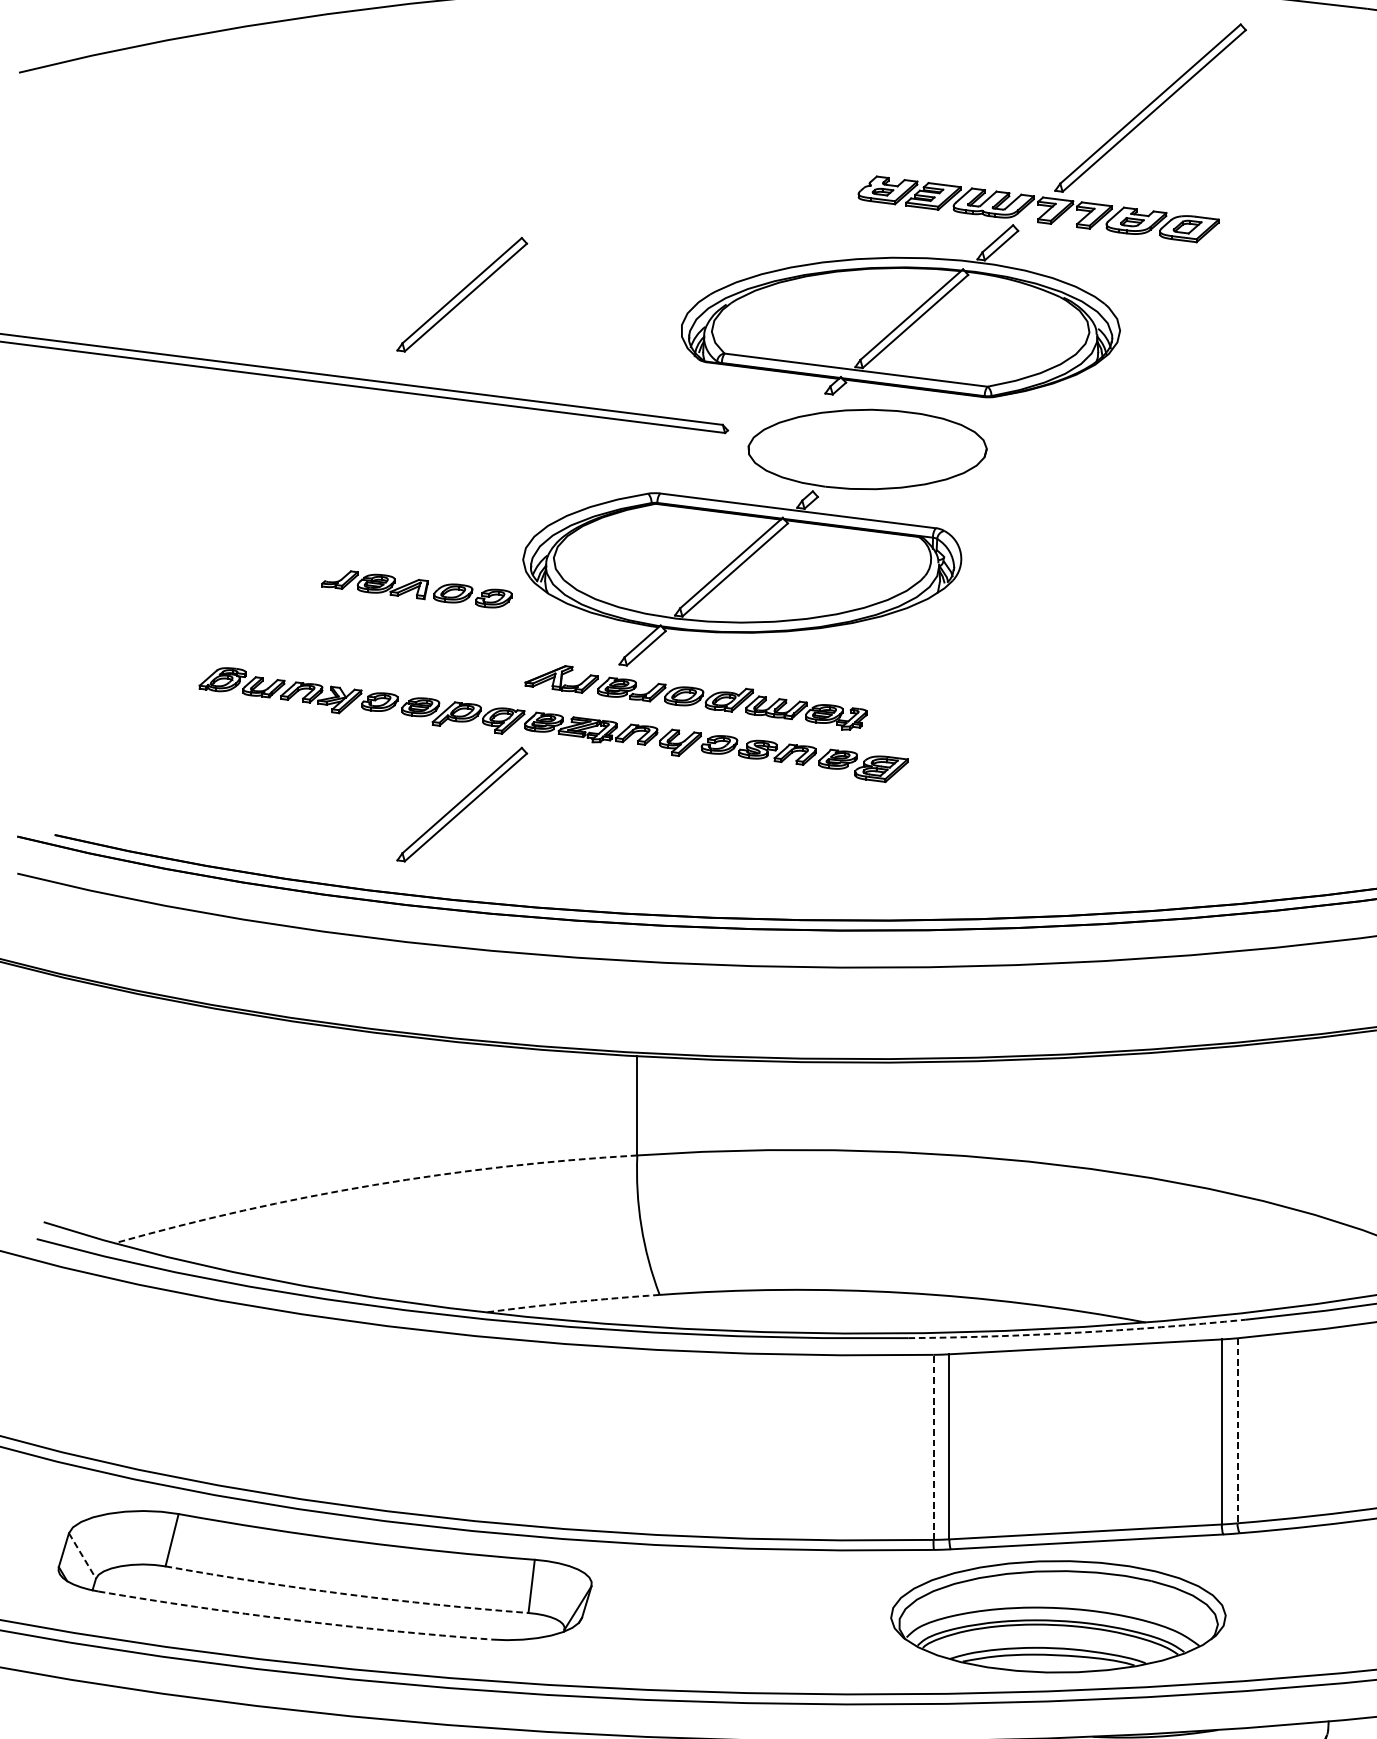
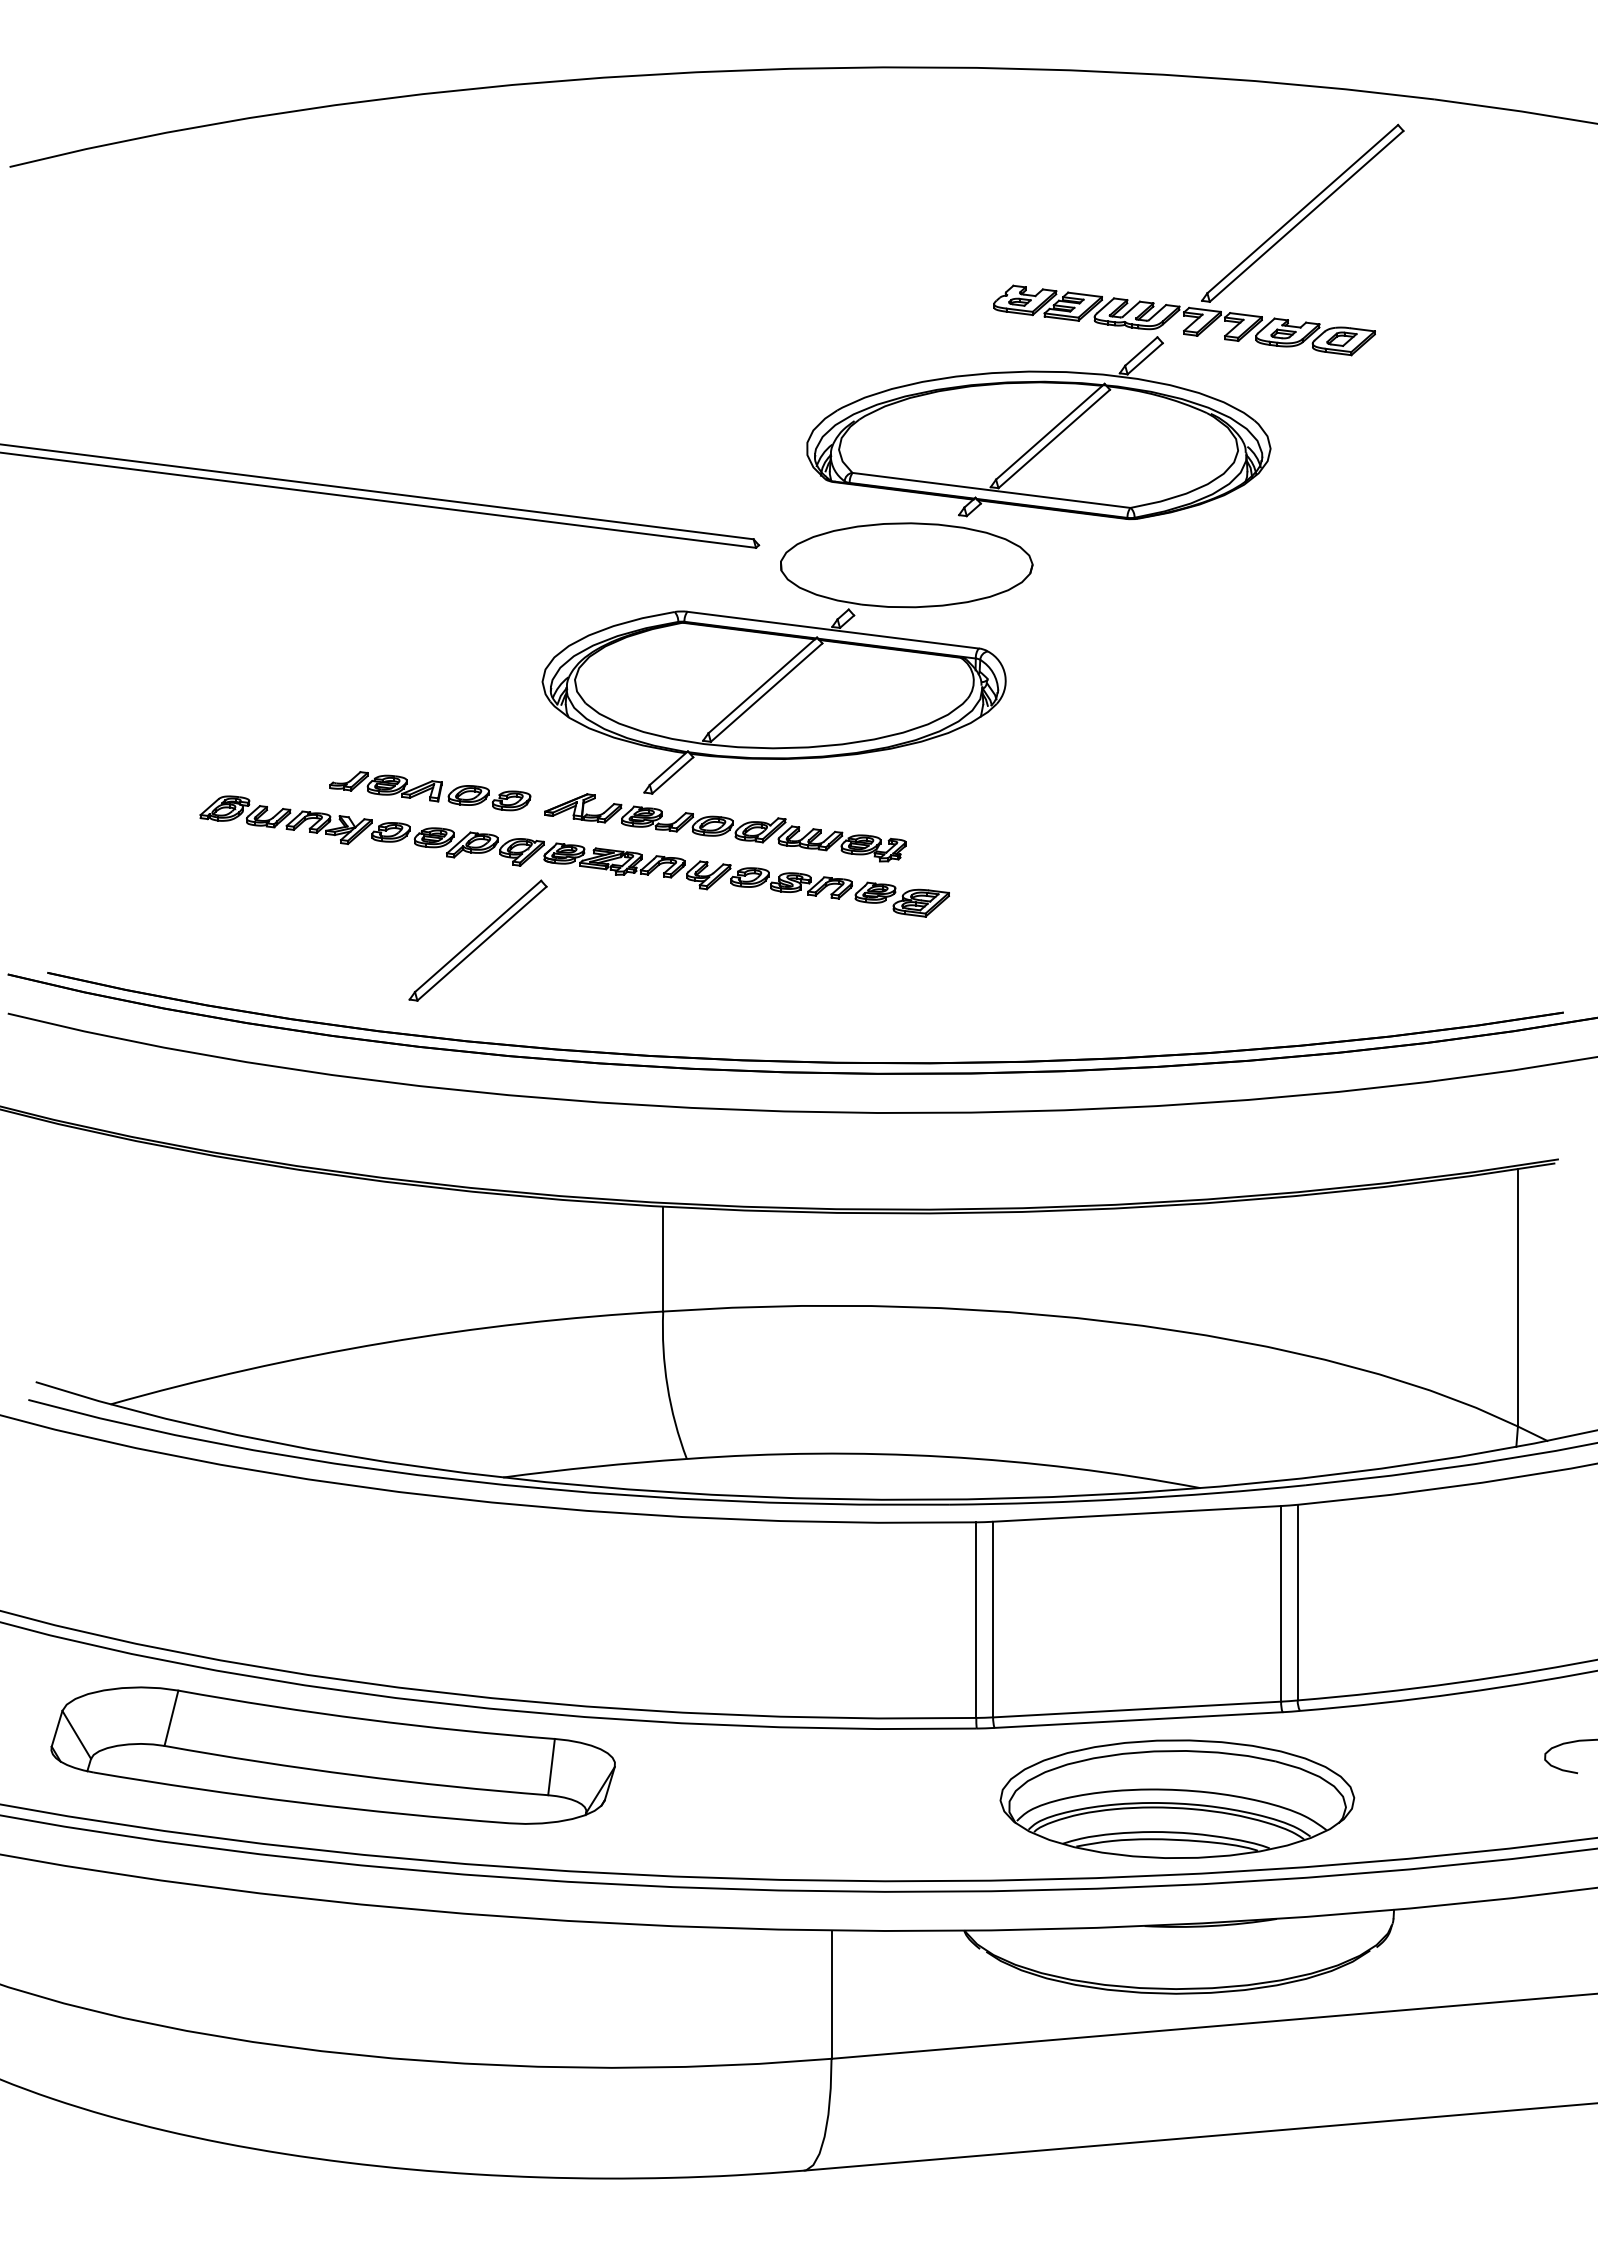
part: (963, 210) -> (1105, 321), moved
part: (461, 294) -> (477, 401), removed
part: (417, 589) -> (430, 791), moved
arc: (373, 1184) -> (384, 1342), dashed -> solid
arc: (572, 1302) -> (594, 1466), dashed -> solid
arc: (1077, 1332) -> (1128, 1498), dashed -> solid
line: (1237, 1430) -> (1297, 1602), dashed -> solid
line: (933, 1447) -> (976, 1620), dashed -> solid
line: (82, 1555) -> (76, 1734), dashed -> solid
arc: (346, 1594) -> (355, 1775), dashed -> solid
part: (1058, 1616) -> (1177, 1798), moved
arc: (294, 1619) -> (300, 1802), dashed -> solid

